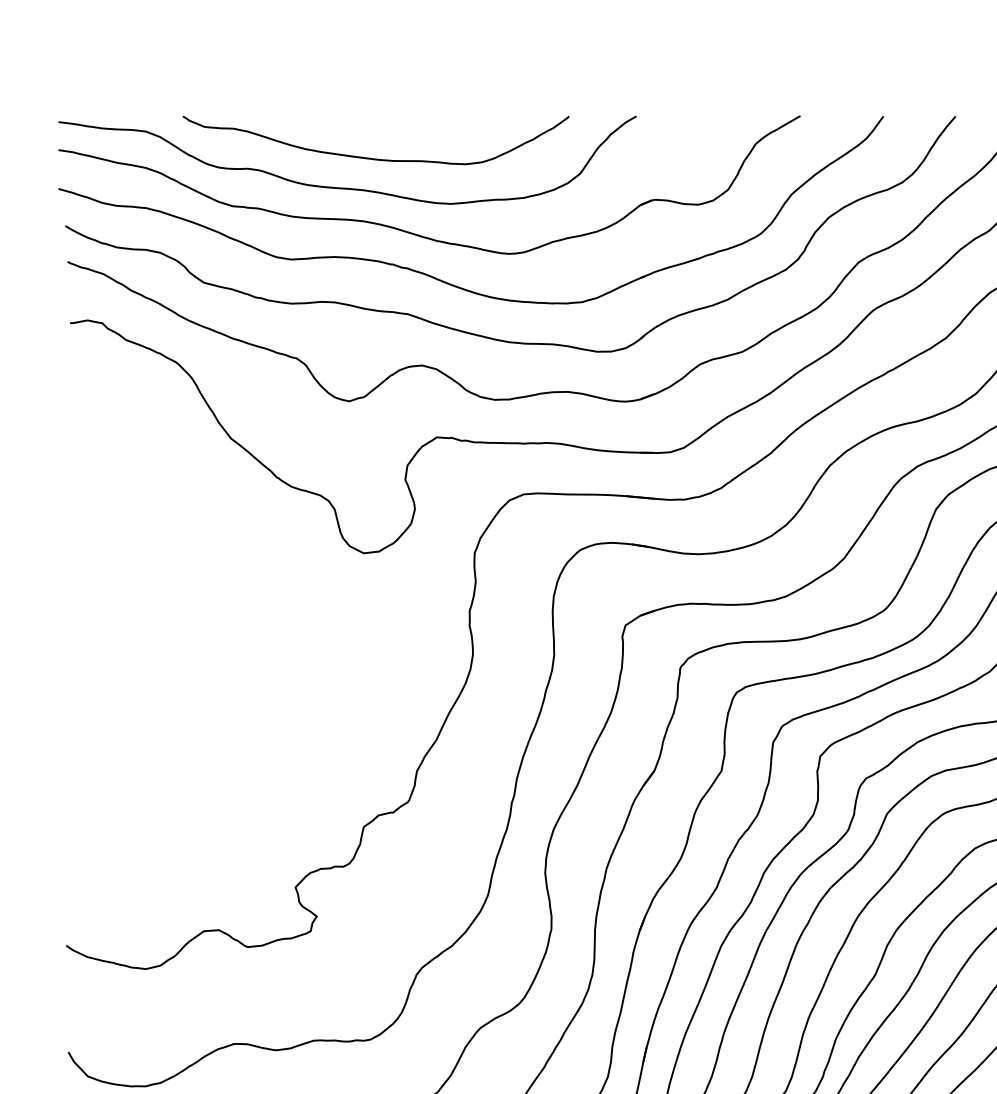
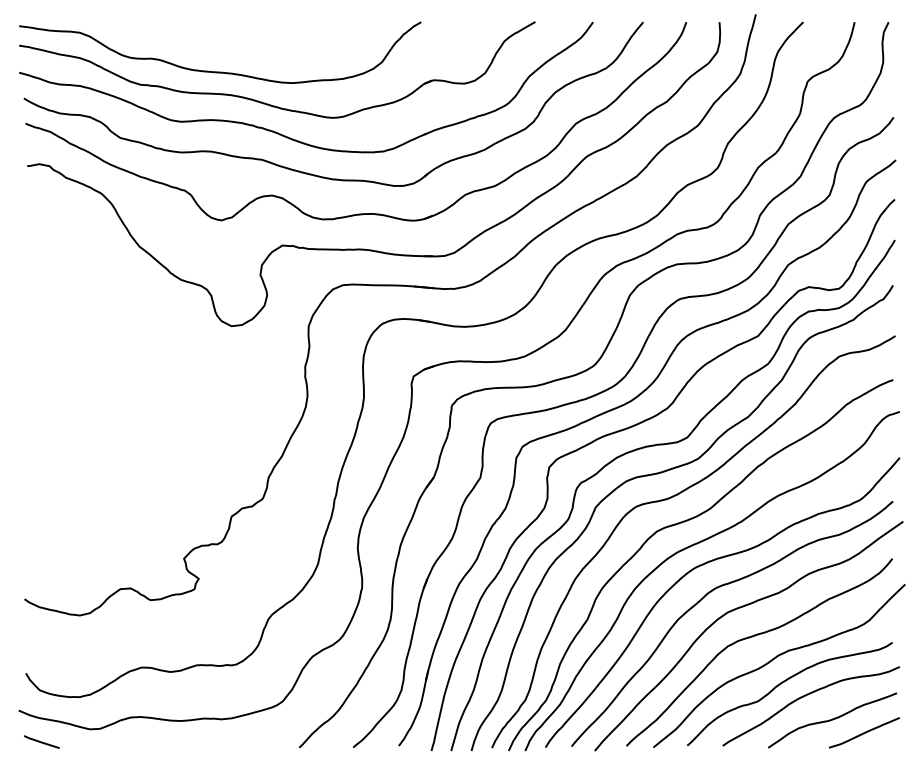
curve: (370, 157) -> (236, 50), removed

